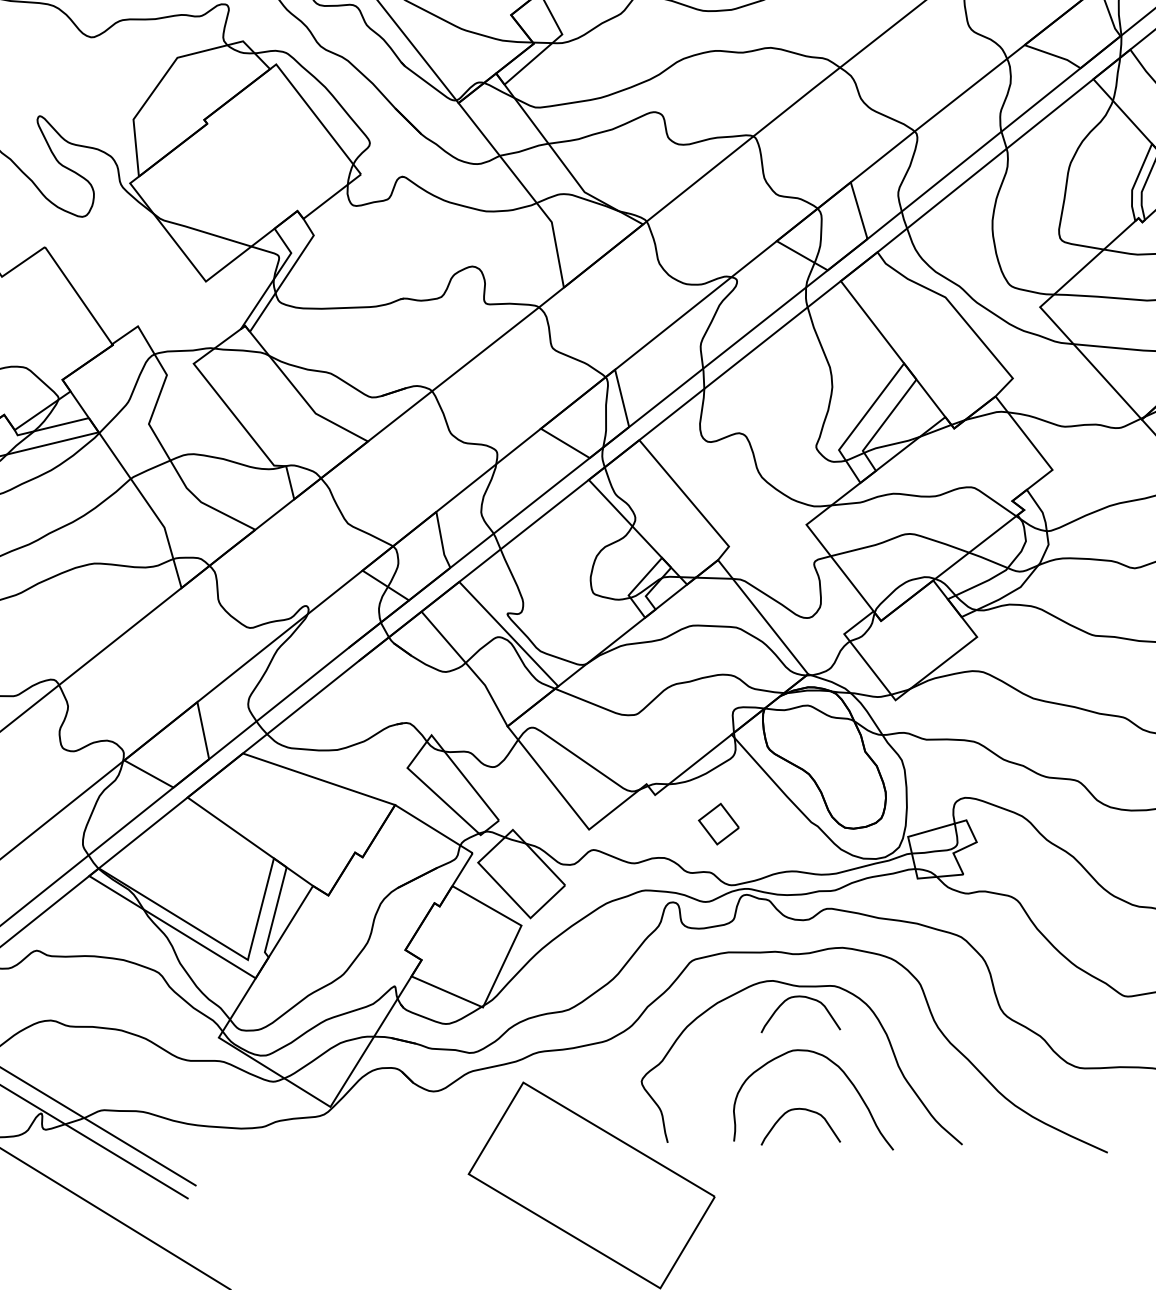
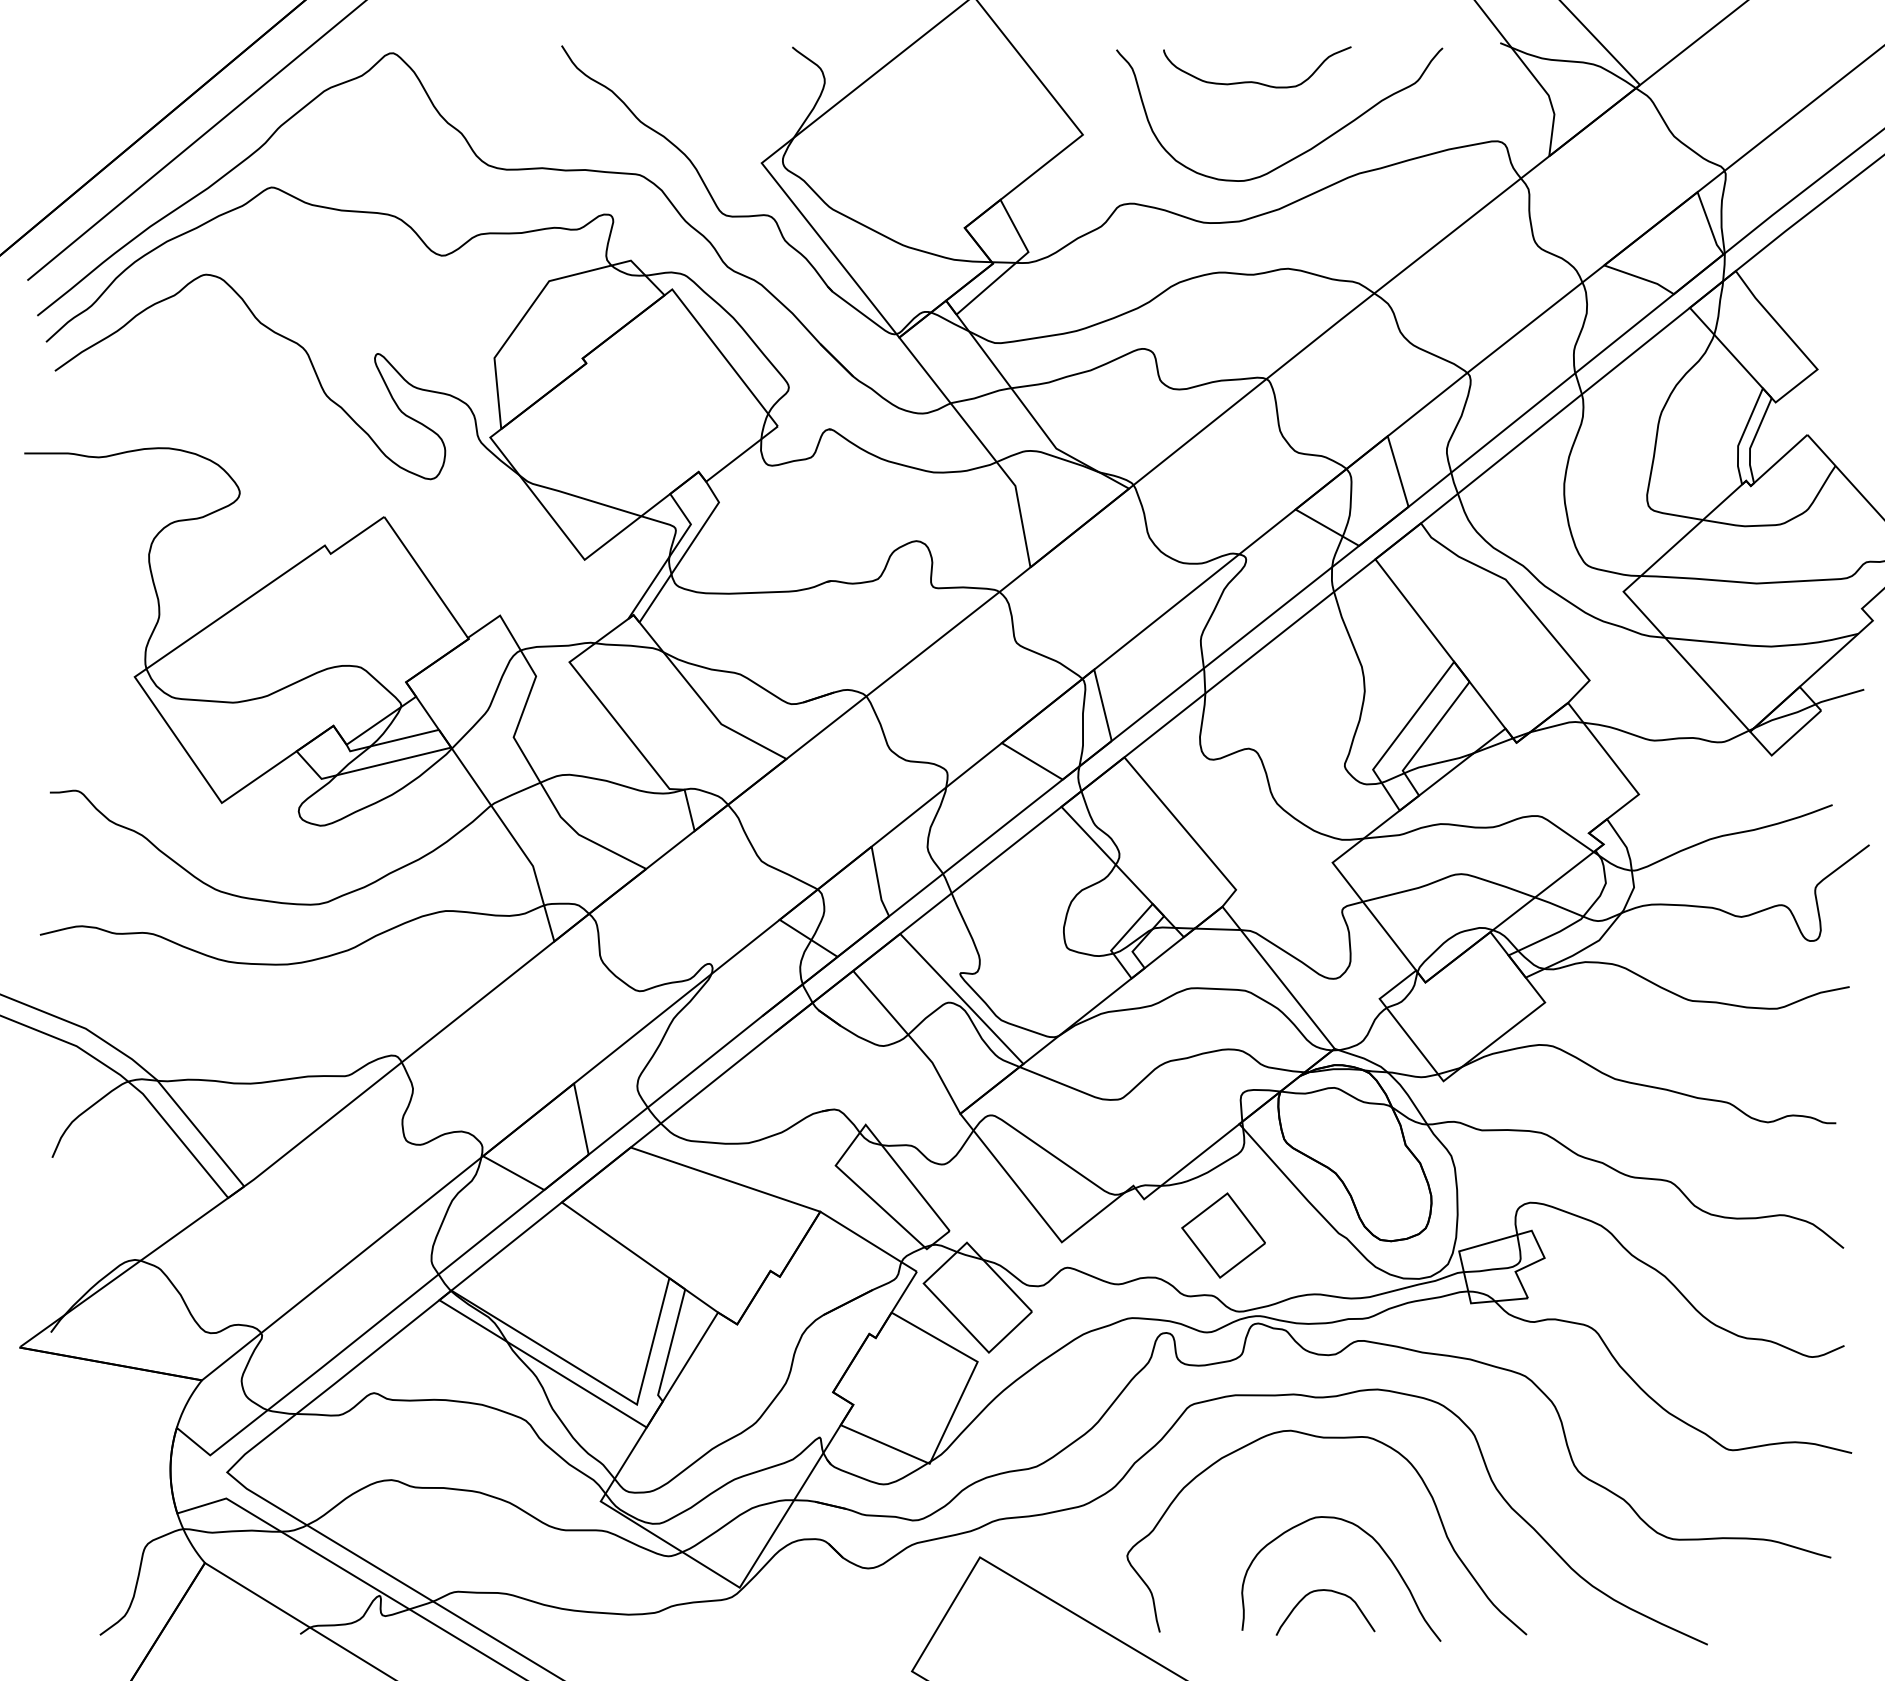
part: (718, 824) -> (1223, 1235), size x1.67
curve: (800, 997) -> (1325, 1451), removed

